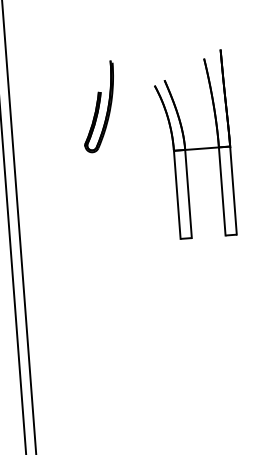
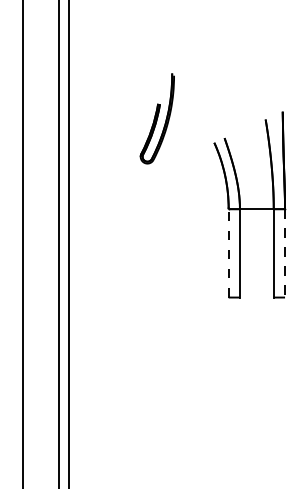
part: (98, 106) -> (156, 118), moved
line: (233, 190) -> (285, 253), solid -> dashed
line: (177, 194) -> (228, 252), solid -> dashed

